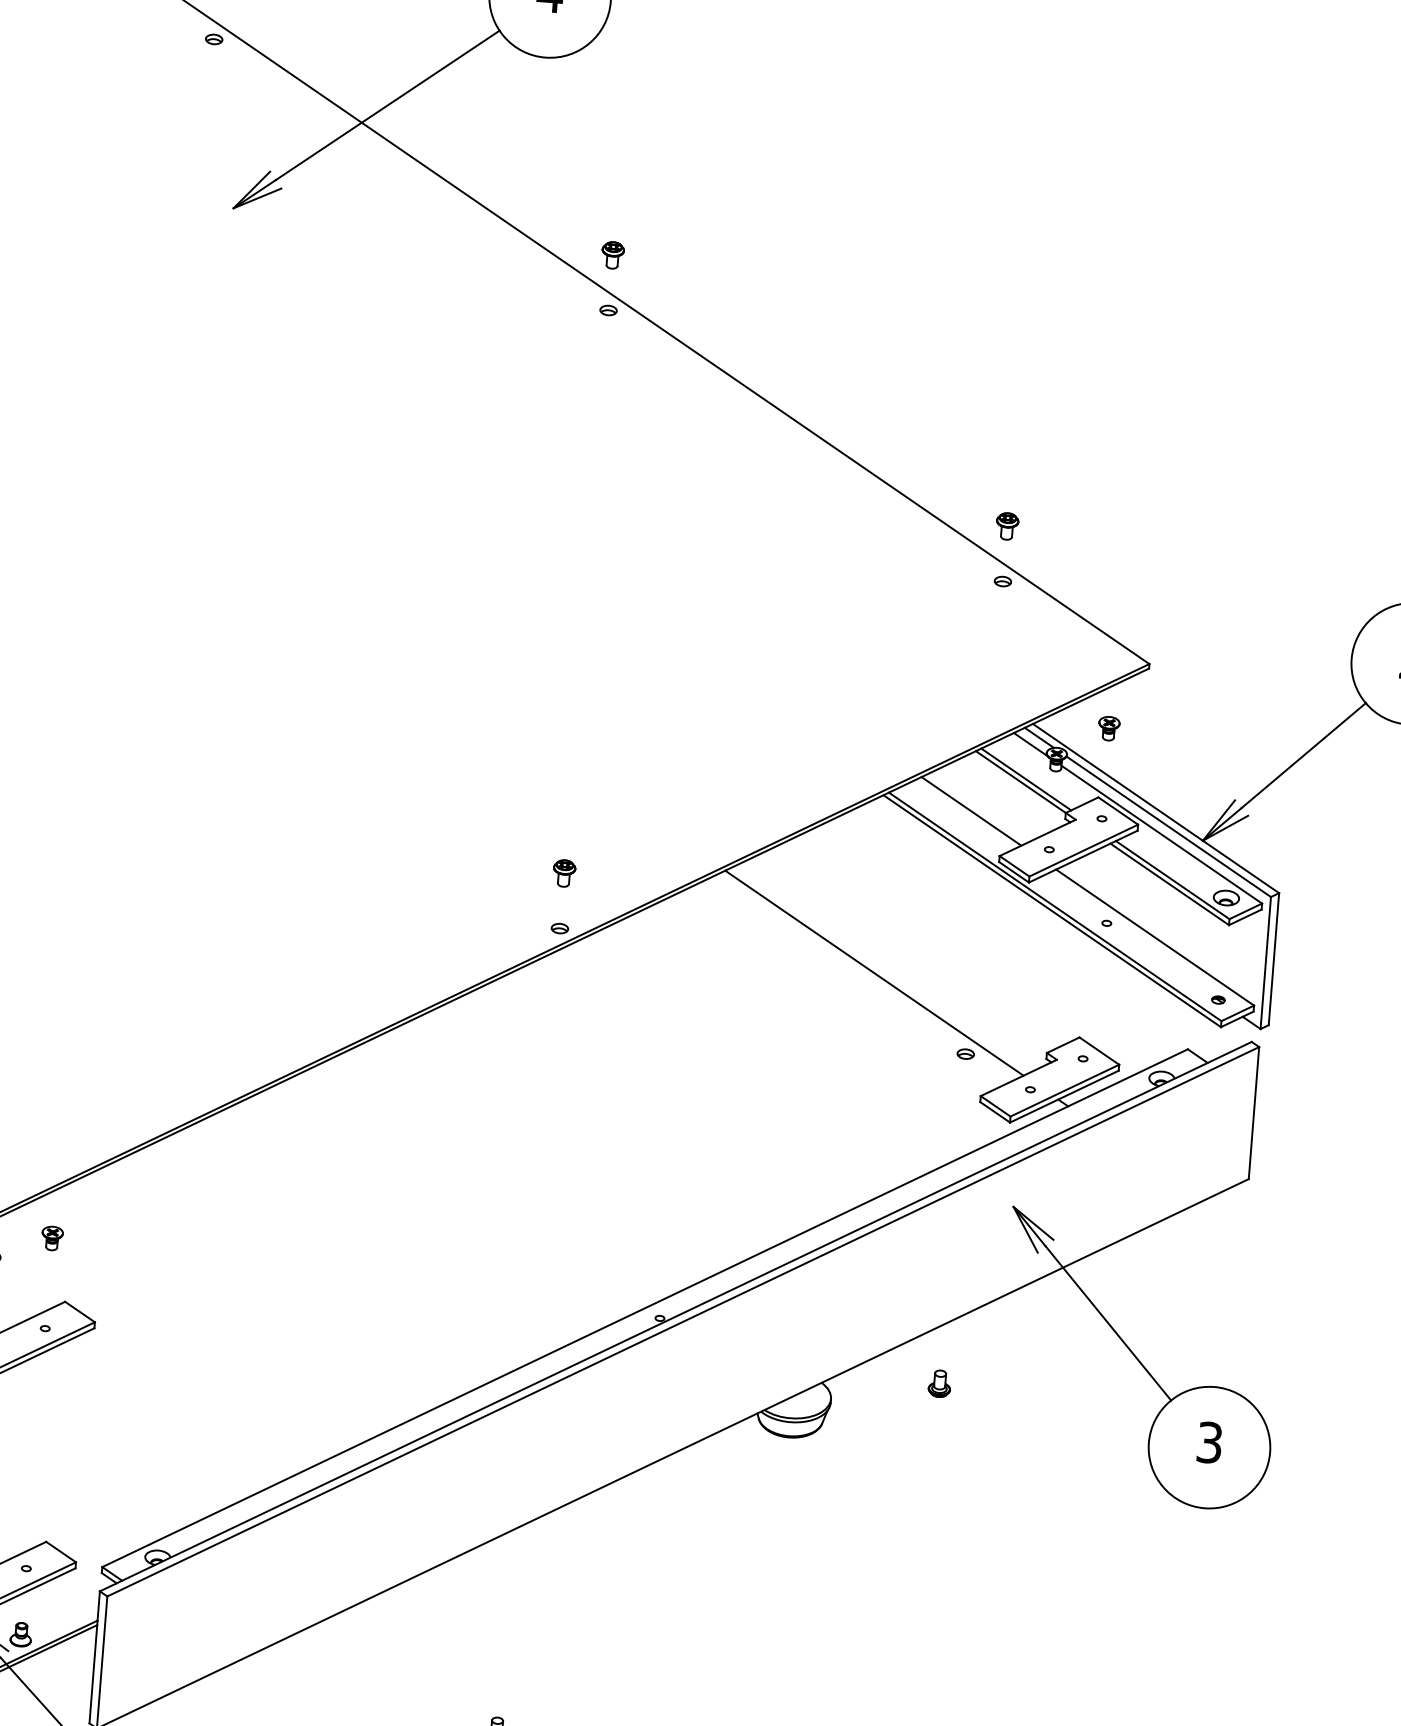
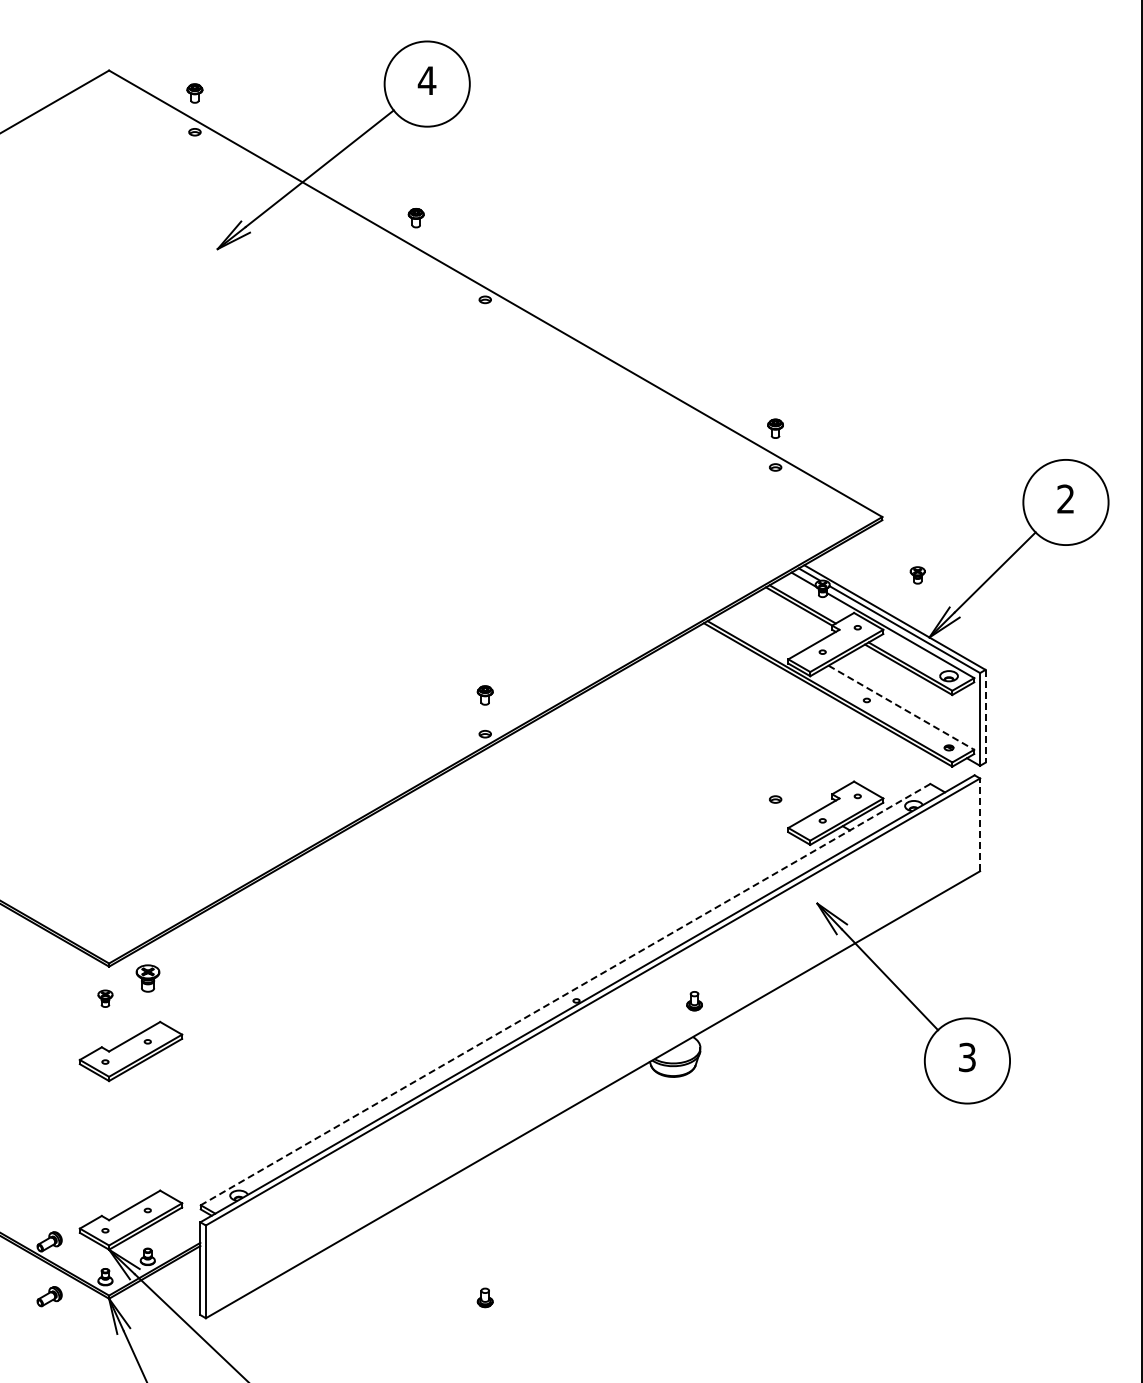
part: (611, 255) -> (415, 218), moved
part: (1108, 728) -> (917, 575), moved
line: (970, 811) -> (765, 629), removed
line: (1155, 937) -> (901, 707), solid -> dashed
line: (1273, 959) -> (985, 716), solid -> dashed
line: (874, 972) -> (707, 747), removed
line: (1254, 1112) -> (980, 824), solid -> dashed
part: (51, 1238) -> (147, 978), size x1.6
line: (644, 1308) -> (565, 994), solid -> dashed
part: (939, 1384) -> (694, 1001), moved

